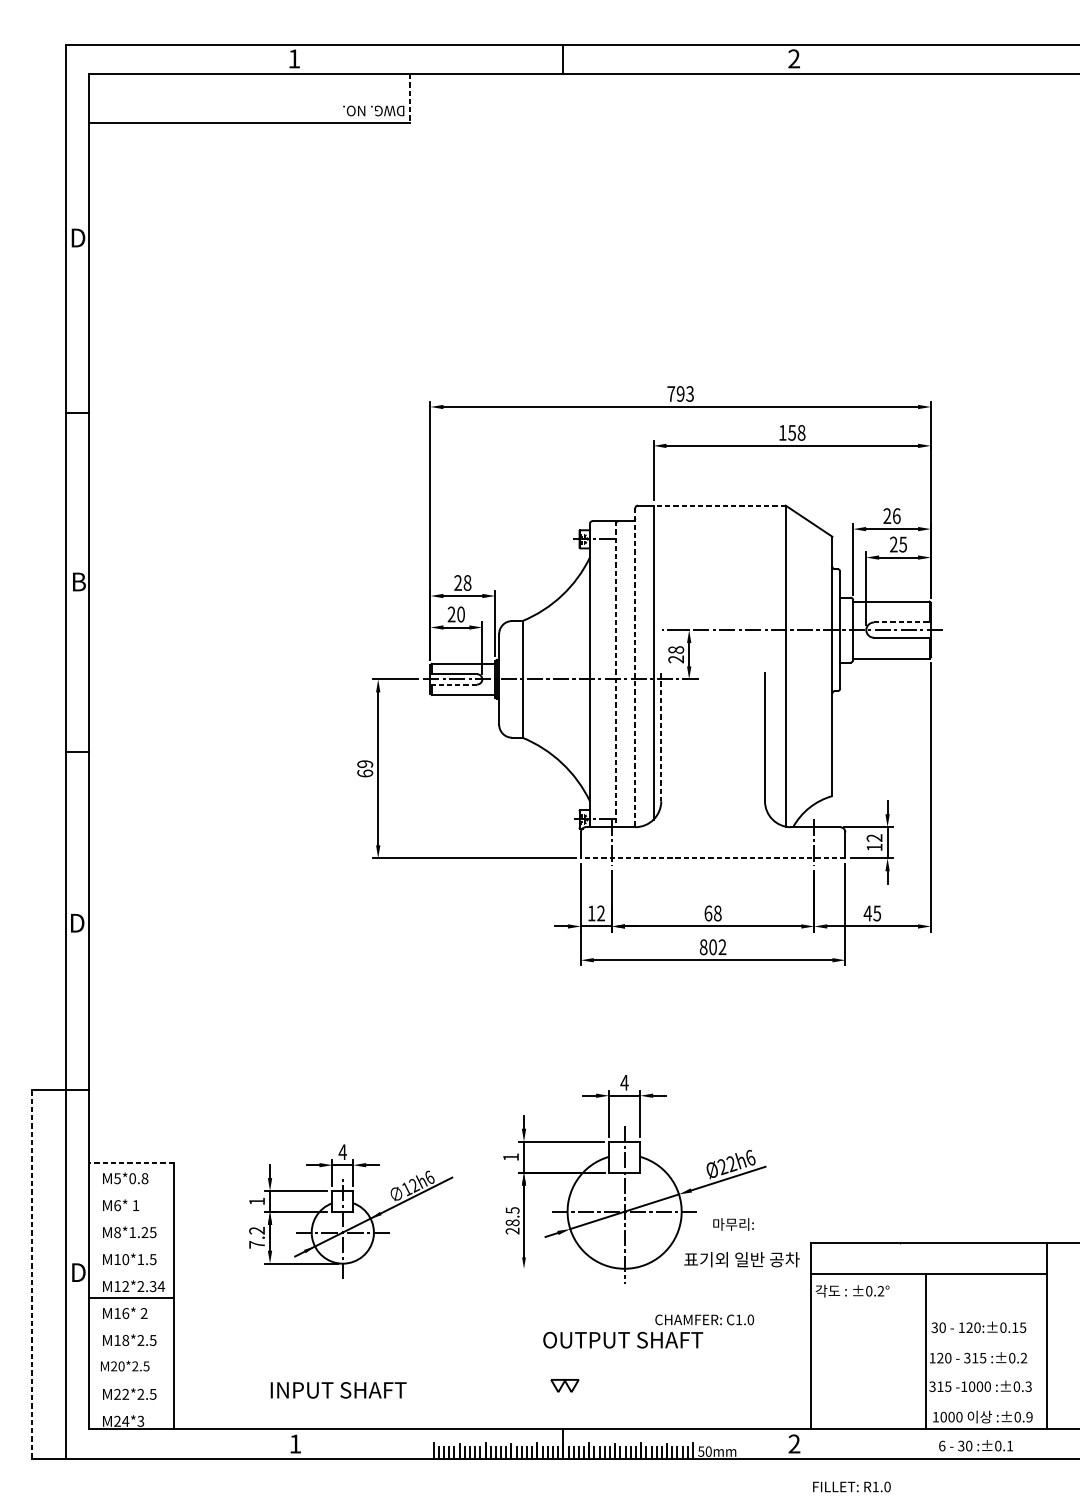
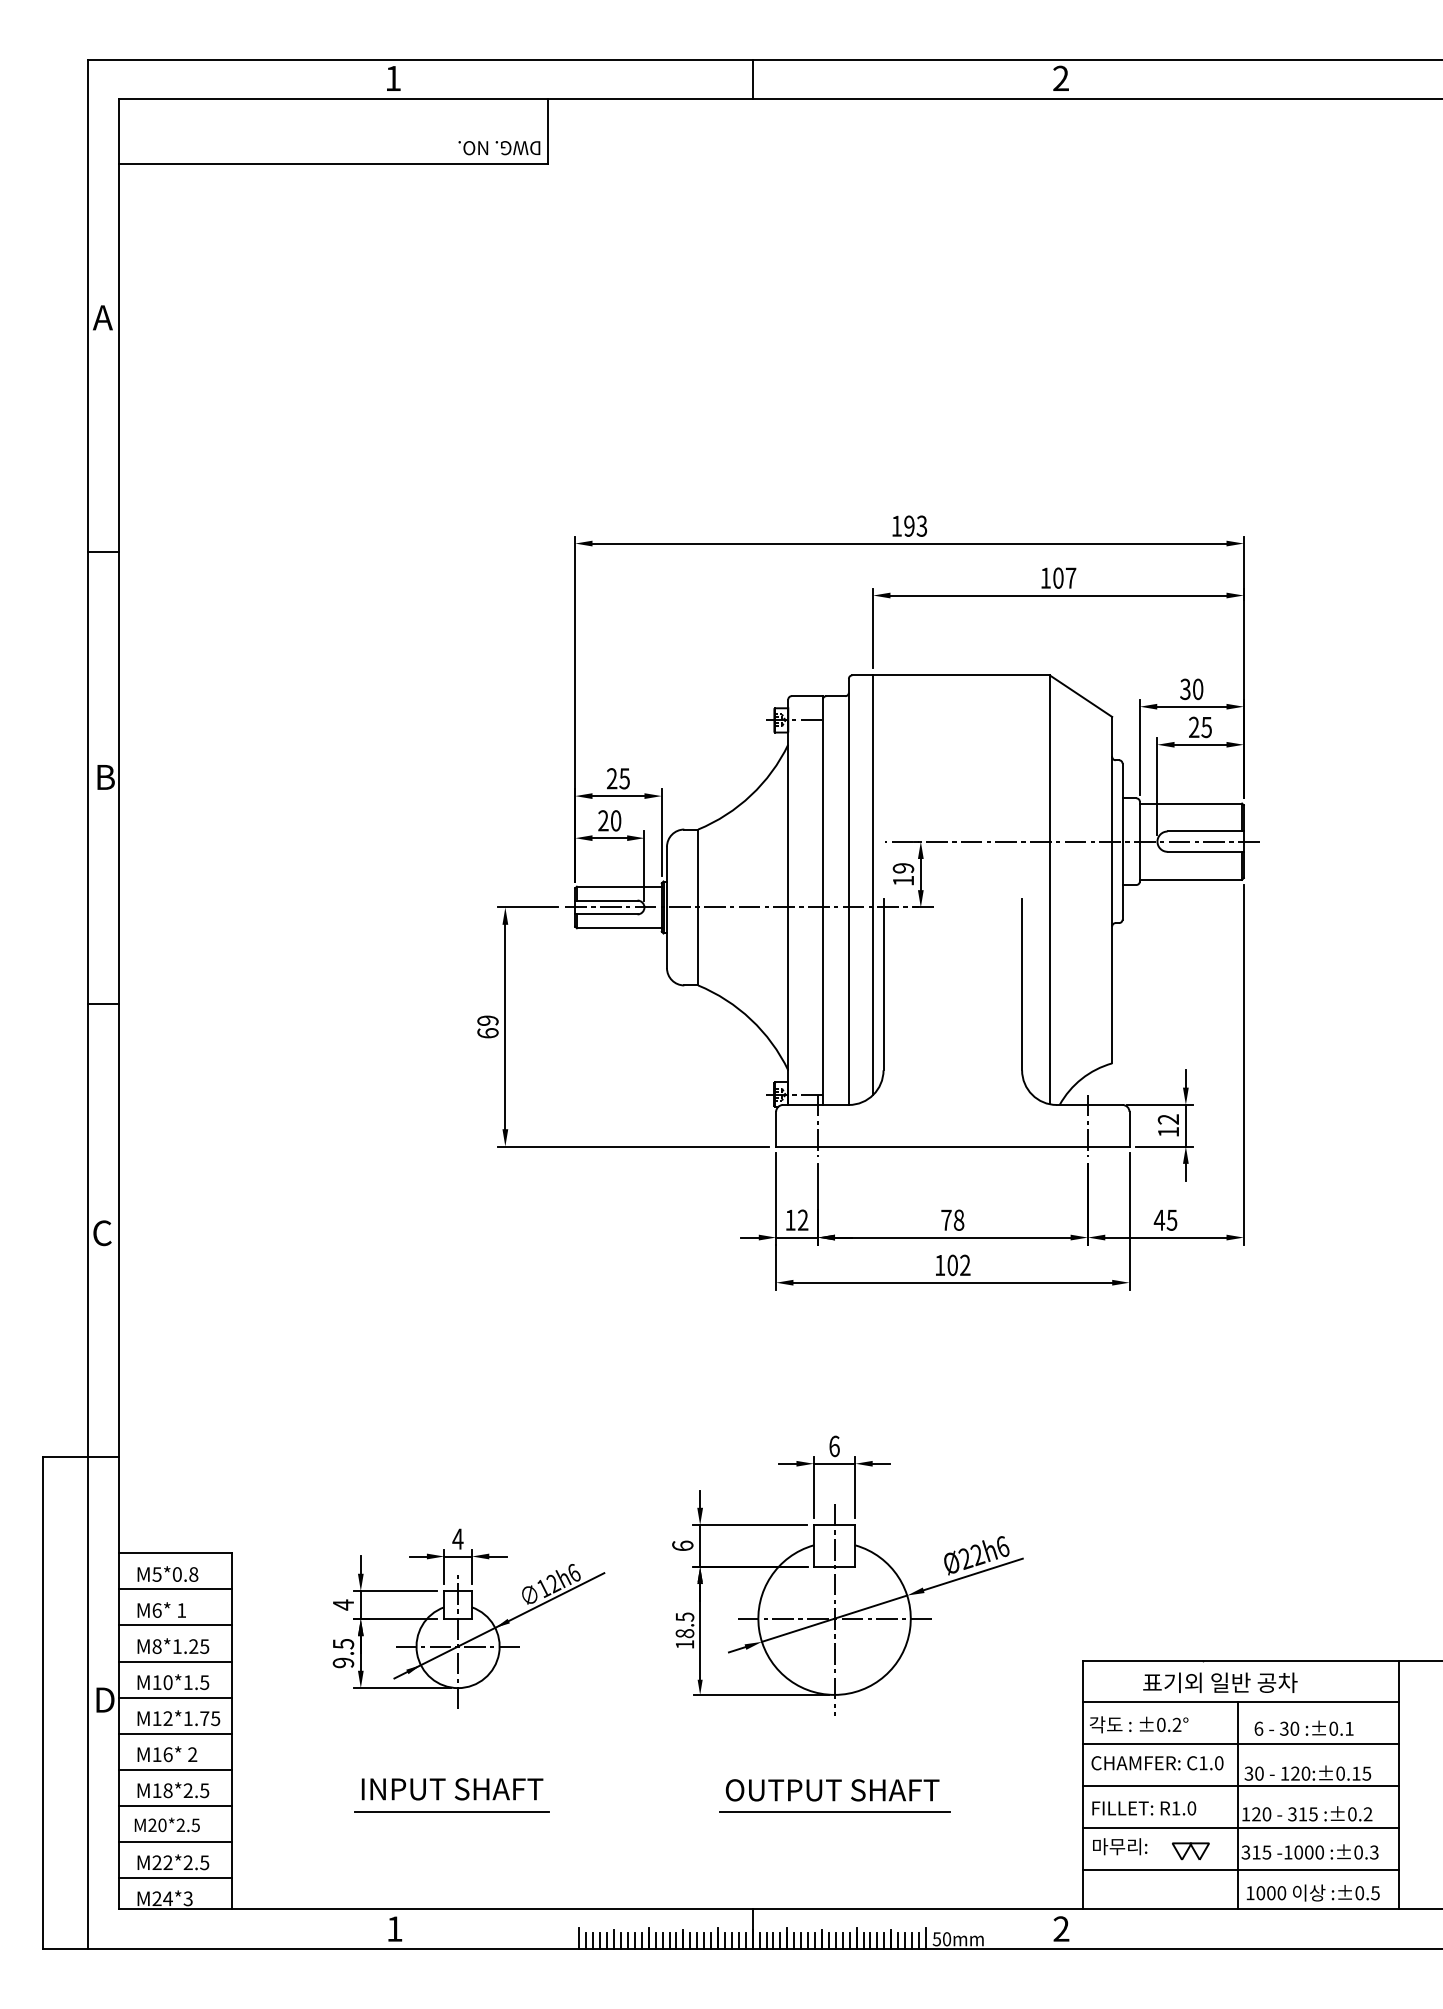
line: (409, 98) -> (547, 131), dashed -> solid
text: (77, 237) -> (103, 317), D -> A
text: (670, 393) -> (896, 525), 793 -> 193
text: (796, 432) -> (1064, 577), 158 -> 107
line: (718, 505) -> (960, 675), dashed -> solid
text: (891, 516) -> (1191, 689), 26 -> 30
text: (467, 582) -> (624, 778), 28 -> 25
line: (903, 622) -> (1206, 831), dashed -> solid
text: (676, 654) -> (903, 874), 28 -> 19
line: (635, 668) -> (848, 892), dashed -> solid
line: (615, 674) -> (822, 901), dashed -> solid
line: (453, 684) -> (606, 914), dashed -> solid
line: (661, 737) -> (883, 984), dashed -> solid
line: (712, 858) -> (952, 1146), dashed -> solid
text: (708, 912) -> (946, 1219), 68 -> 78
text: (76, 923) -> (102, 1233), D -> C
text: (703, 947) -> (940, 1265), 802 -> 102
text: (624, 1082) -> (834, 1446), 4 -> 6
text: (510, 1156) -> (682, 1545), 1 -> 6
line: (131, 1162) -> (175, 1553), dashed -> solid
line: (131, 1189) -> (175, 1589), added
text: (257, 1201) -> (343, 1604), 1 -> 4
line: (131, 1216) -> (175, 1625), added
text: (733, 1224) -> (1120, 1846), moved
text: (512, 1231) -> (684, 1644), 28.5 -> 18.5
text: (257, 1237) -> (343, 1653), 7.2 -> 9.5
line: (131, 1243) -> (175, 1661), added
text: (742, 1259) -> (1220, 1682), moved
line: (569, 1268) -> (761, 1694), added
line: (131, 1270) -> (175, 1697), added
line: (32, 1275) -> (43, 1703), dashed -> solid
text: (150, 1286) -> (201, 1718), M12*2.34 -> M12*1.75
line: (928, 1305) -> (1240, 1744), added
text: (704, 1320) -> (1157, 1763), moved
line: (131, 1324) -> (175, 1769), added
line: (928, 1337) -> (1240, 1786), added
line: (131, 1351) -> (175, 1805), added
line: (337, 1356) -> (451, 1812), added
line: (624, 1356) -> (834, 1812), added
line: (928, 1368) -> (1240, 1827), added
line: (131, 1378) -> (175, 1841), added
part: (564, 1385) -> (1190, 1851), moved
text: (338, 1390) -> (452, 1789), moved
line: (928, 1399) -> (1240, 1869), added
line: (131, 1405) -> (175, 1877), added
text: (1029, 1417) -> (1375, 1893), :±0.9 -> :±0.5
text: (975, 1445) -> (1303, 1727), moved
text: (852, 1487) -> (1144, 1808), moved

